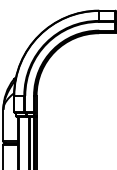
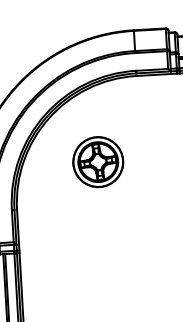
part: (77, 74) -> (97, 162), added

